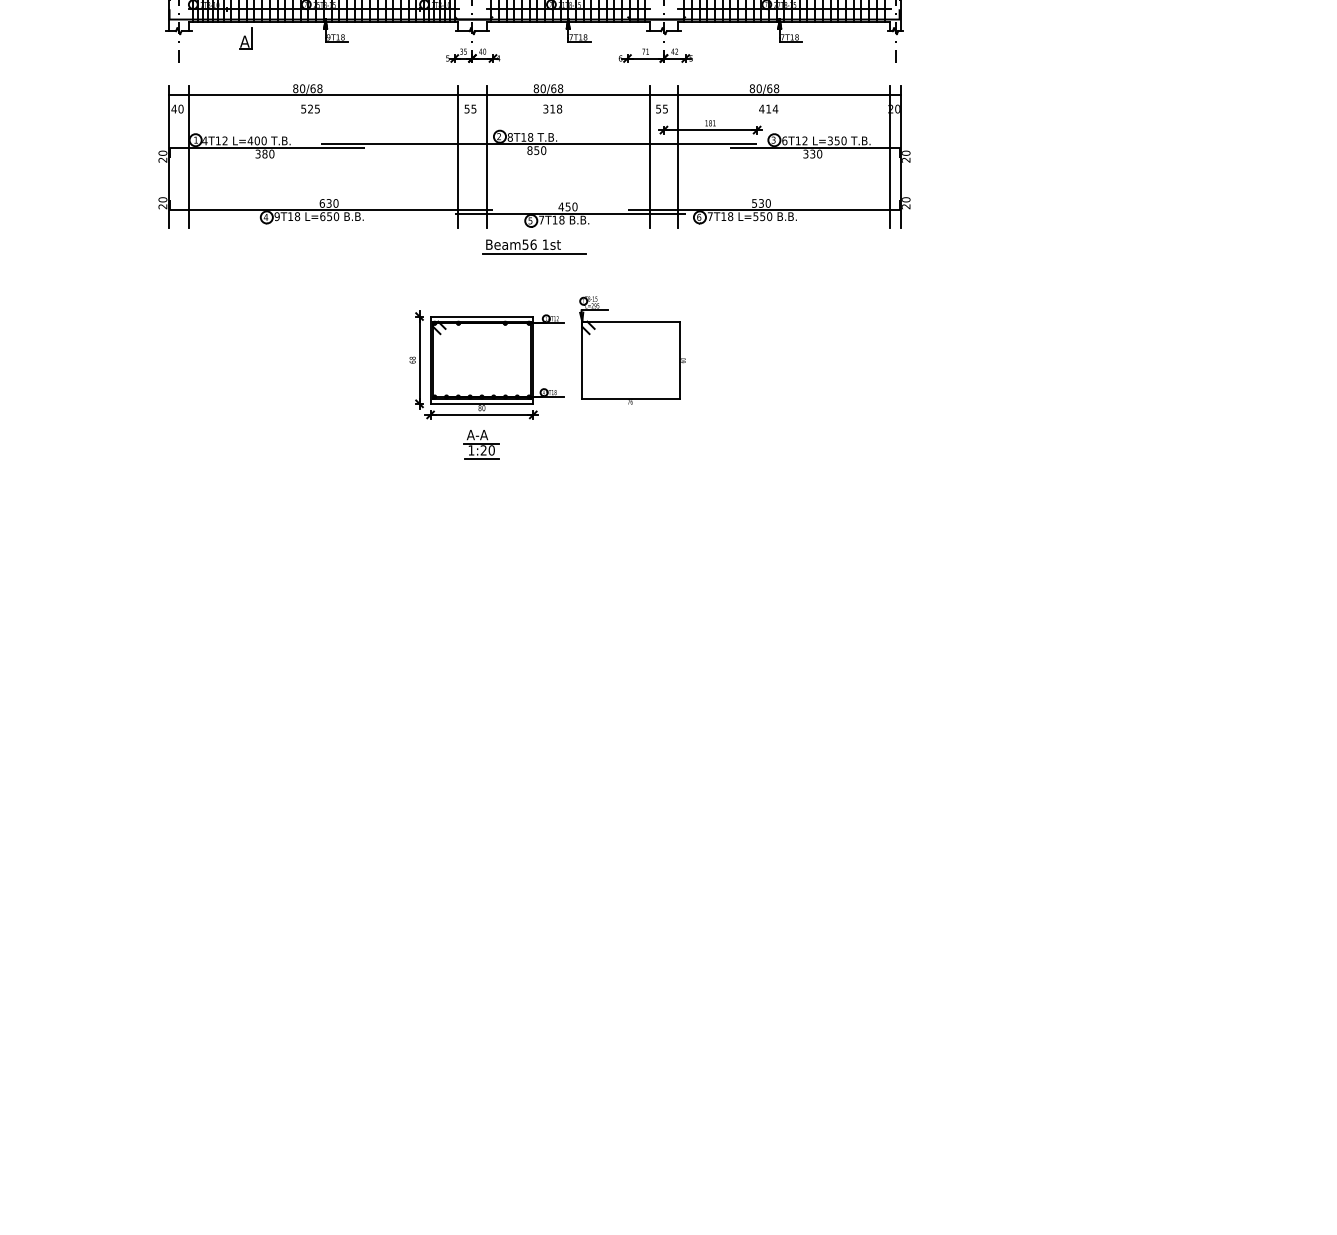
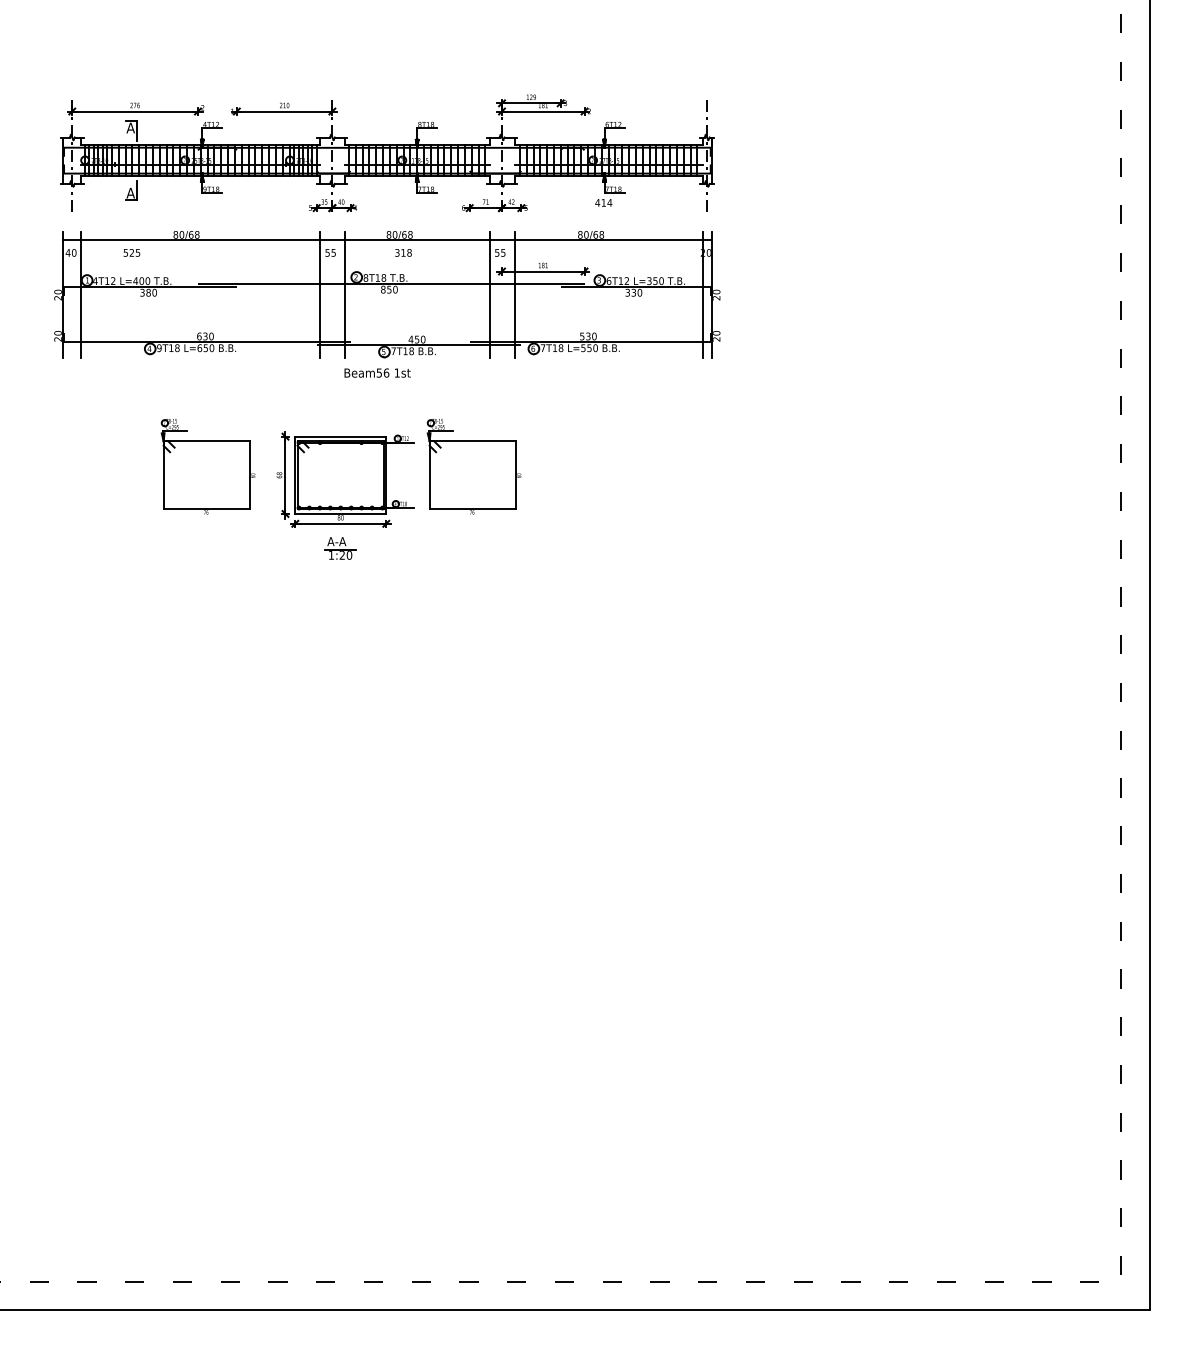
text: (310, 108) -> (131, 252), moved
text: (768, 108) -> (603, 202), moved
line: (534, 254) -> (387, 381), removed
part: (331, 350) -> (207, 466), added
line: (481, 459) -> (340, 563), removed

